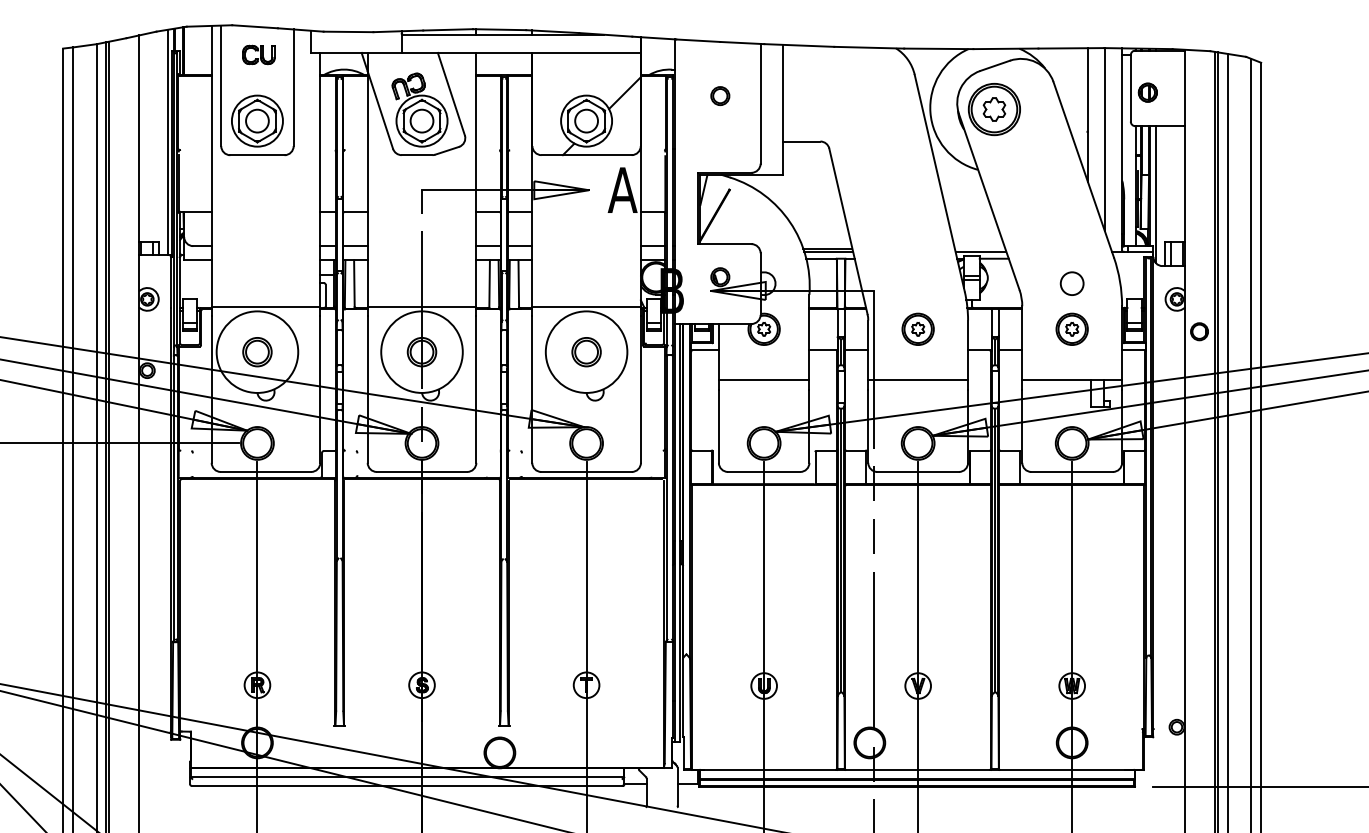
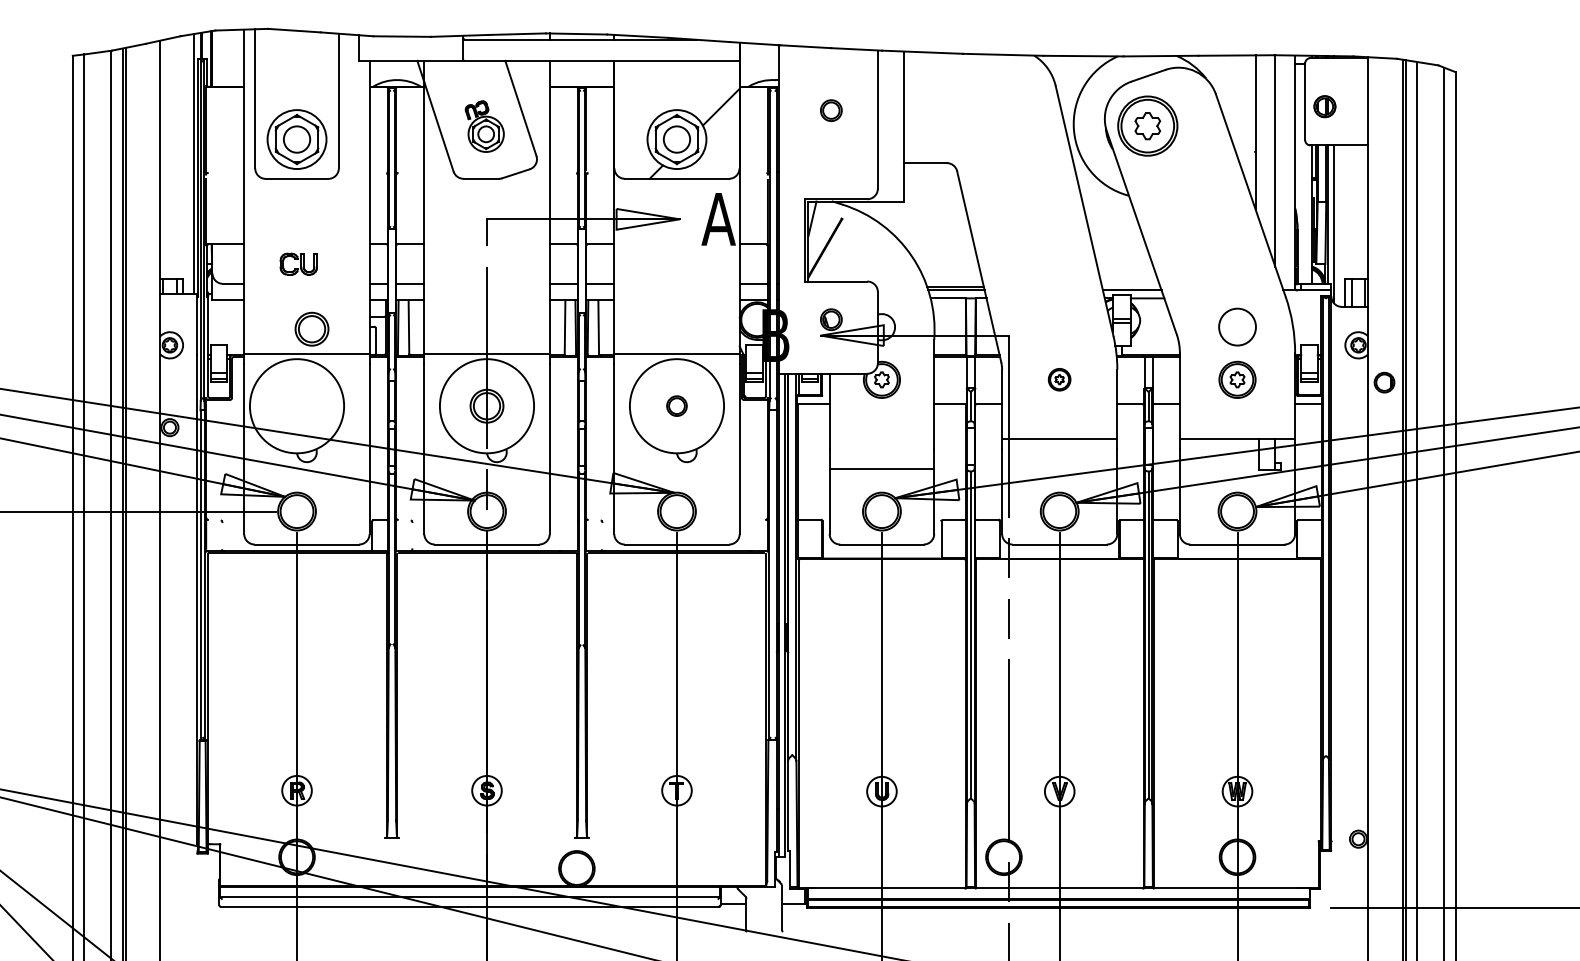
part: (258, 54) -> (298, 263), moved
part: (419, 109) -> (484, 126), size x0.6
circle: (1072, 283) -> (1237, 327), size x1.4
part: (917, 329) -> (1059, 379), size x0.6
part: (256, 351) -> (311, 328), moved
part: (586, 351) -> (676, 405), size x0.6
line: (763, 380) -> (881, 468), moved

